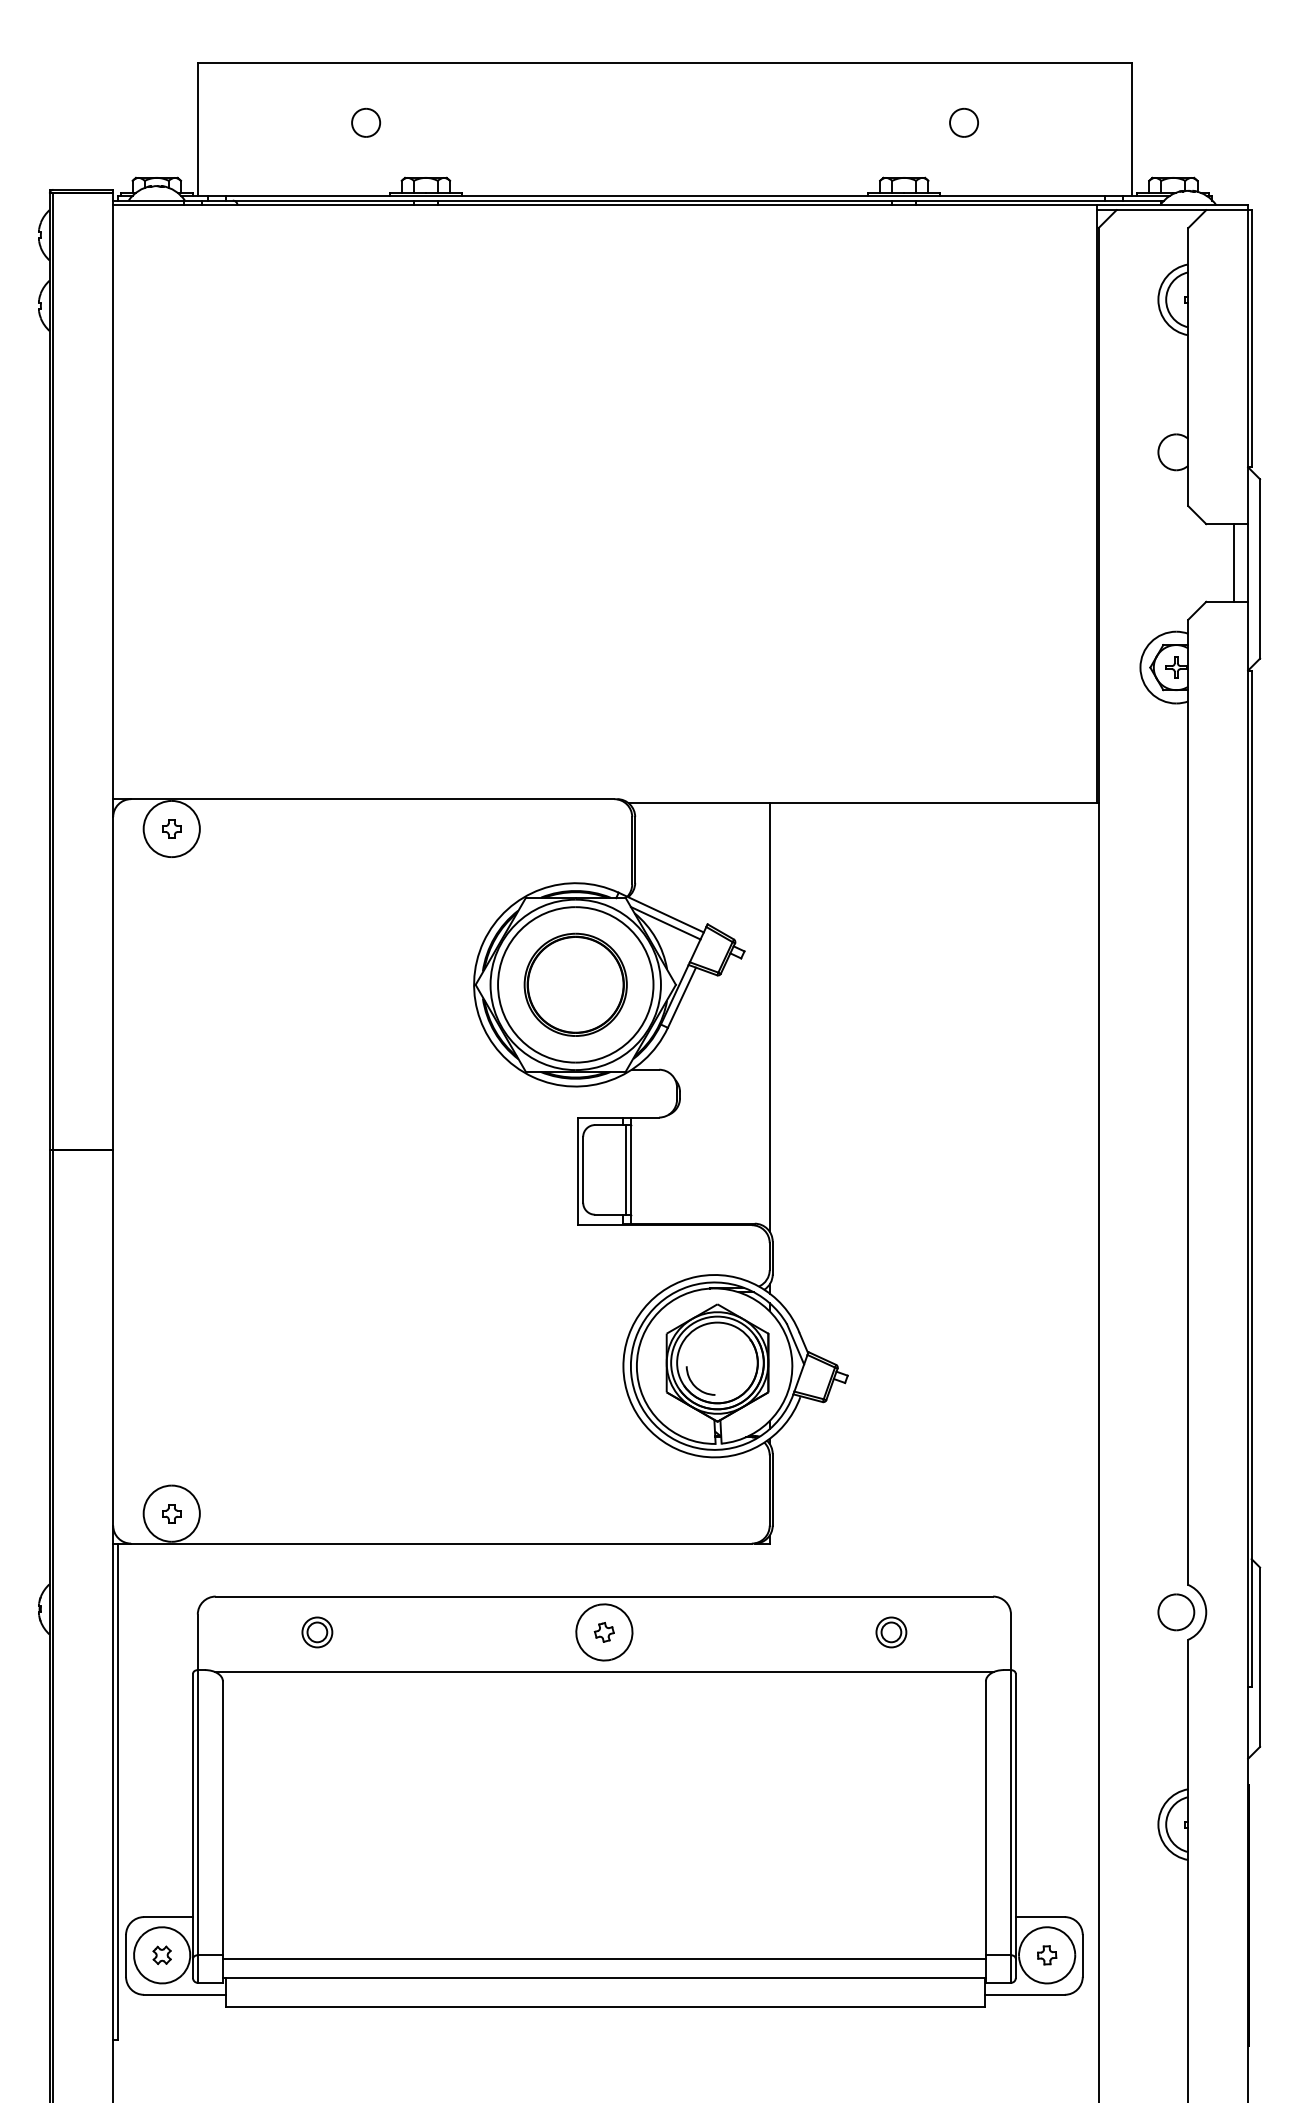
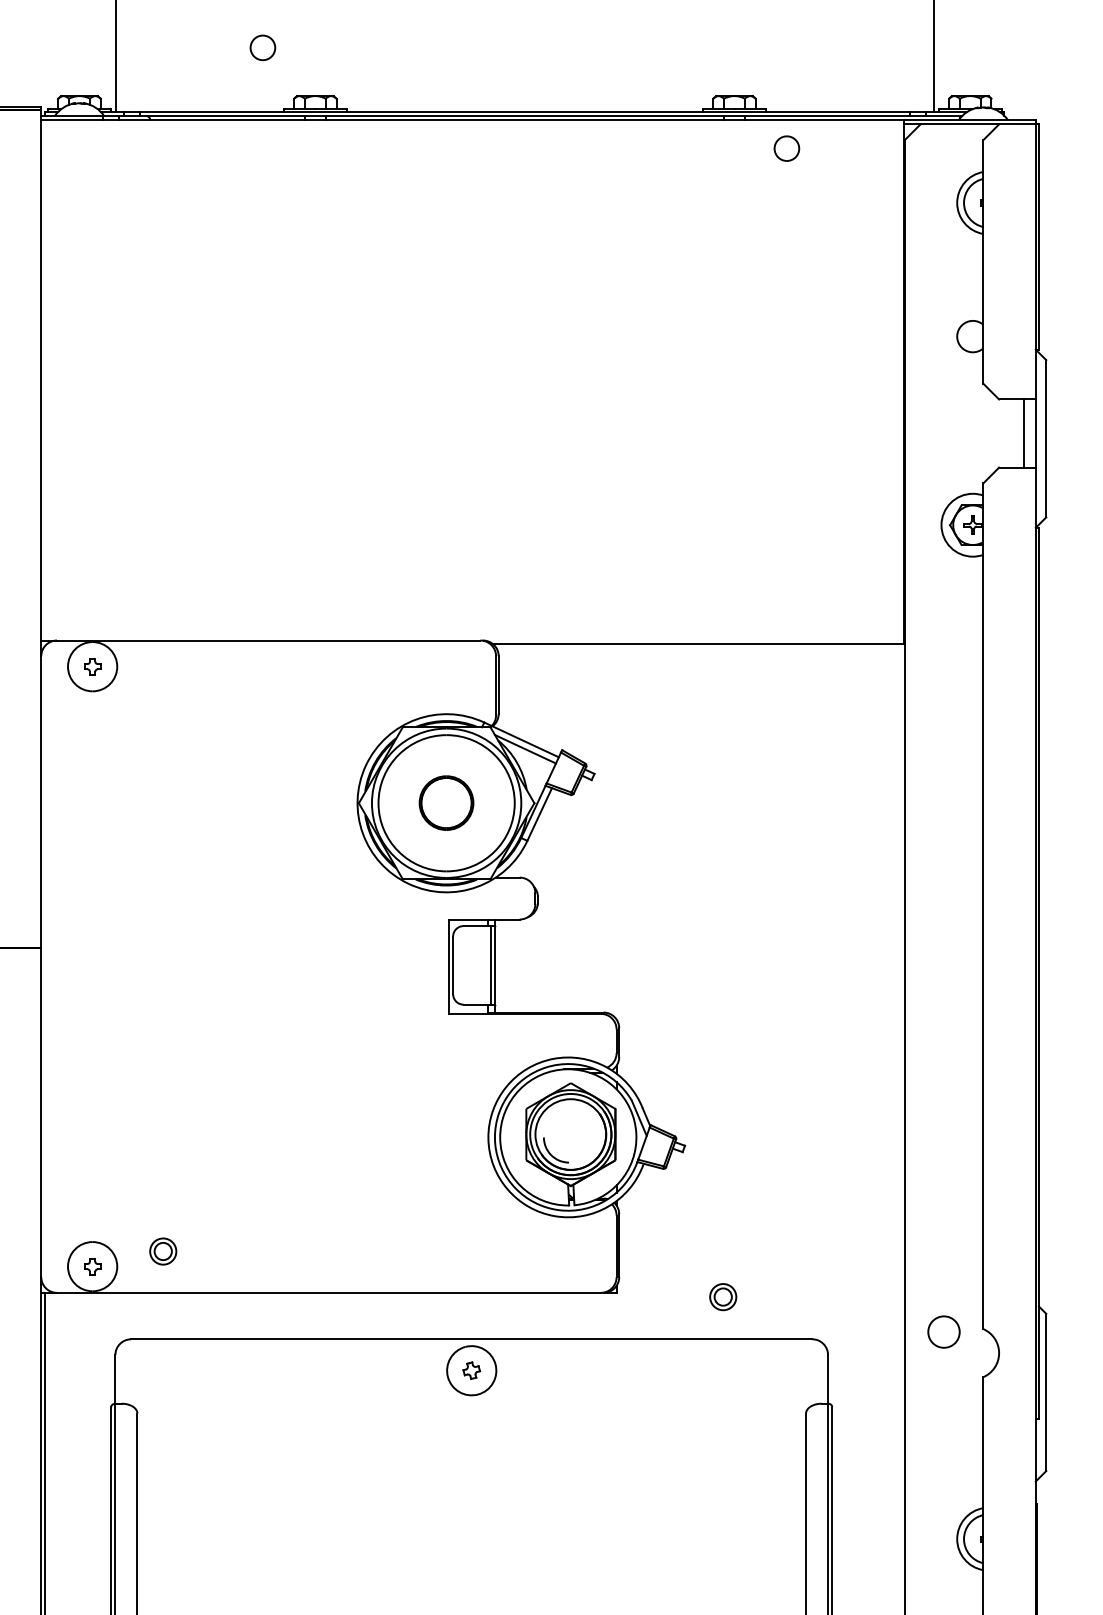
part: (963, 122) -> (786, 148), moved
part: (575, 984) -> (446, 802), size x0.6
line: (769, 1017) -> (616, 831), removed
part: (1176, 1612) -> (944, 1332), moved
part: (317, 1632) -> (163, 1251), moved
part: (891, 1632) -> (723, 1297), moved
line: (604, 1671) -> (471, 1404), removed

